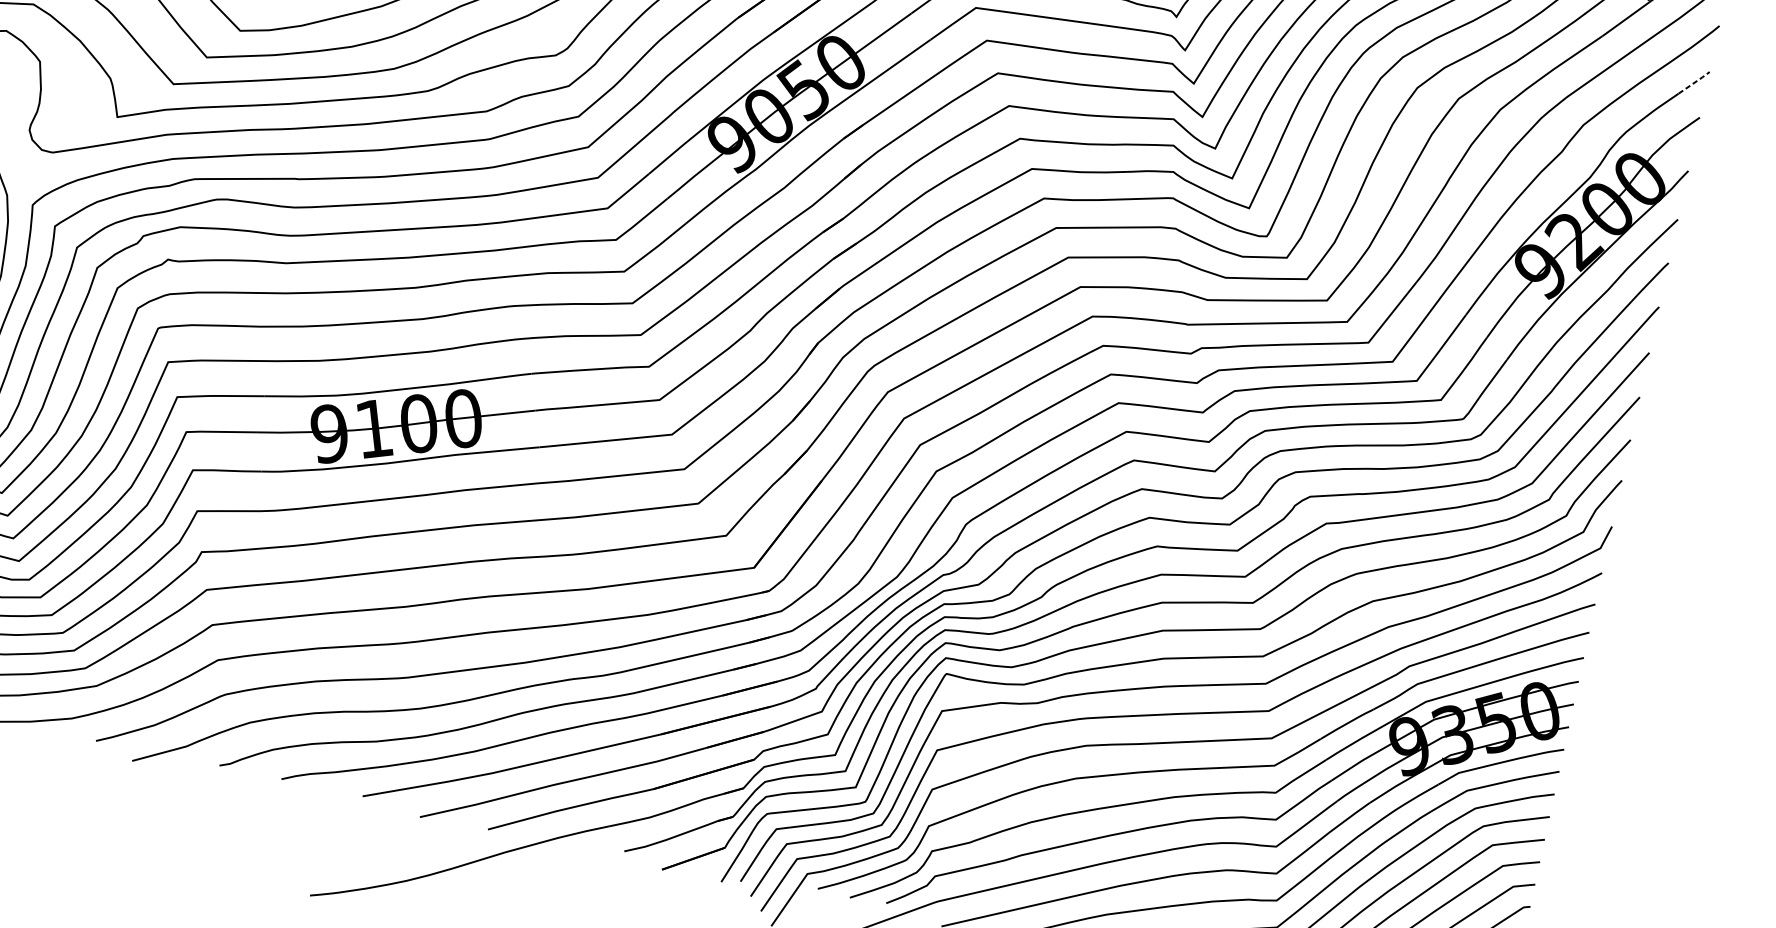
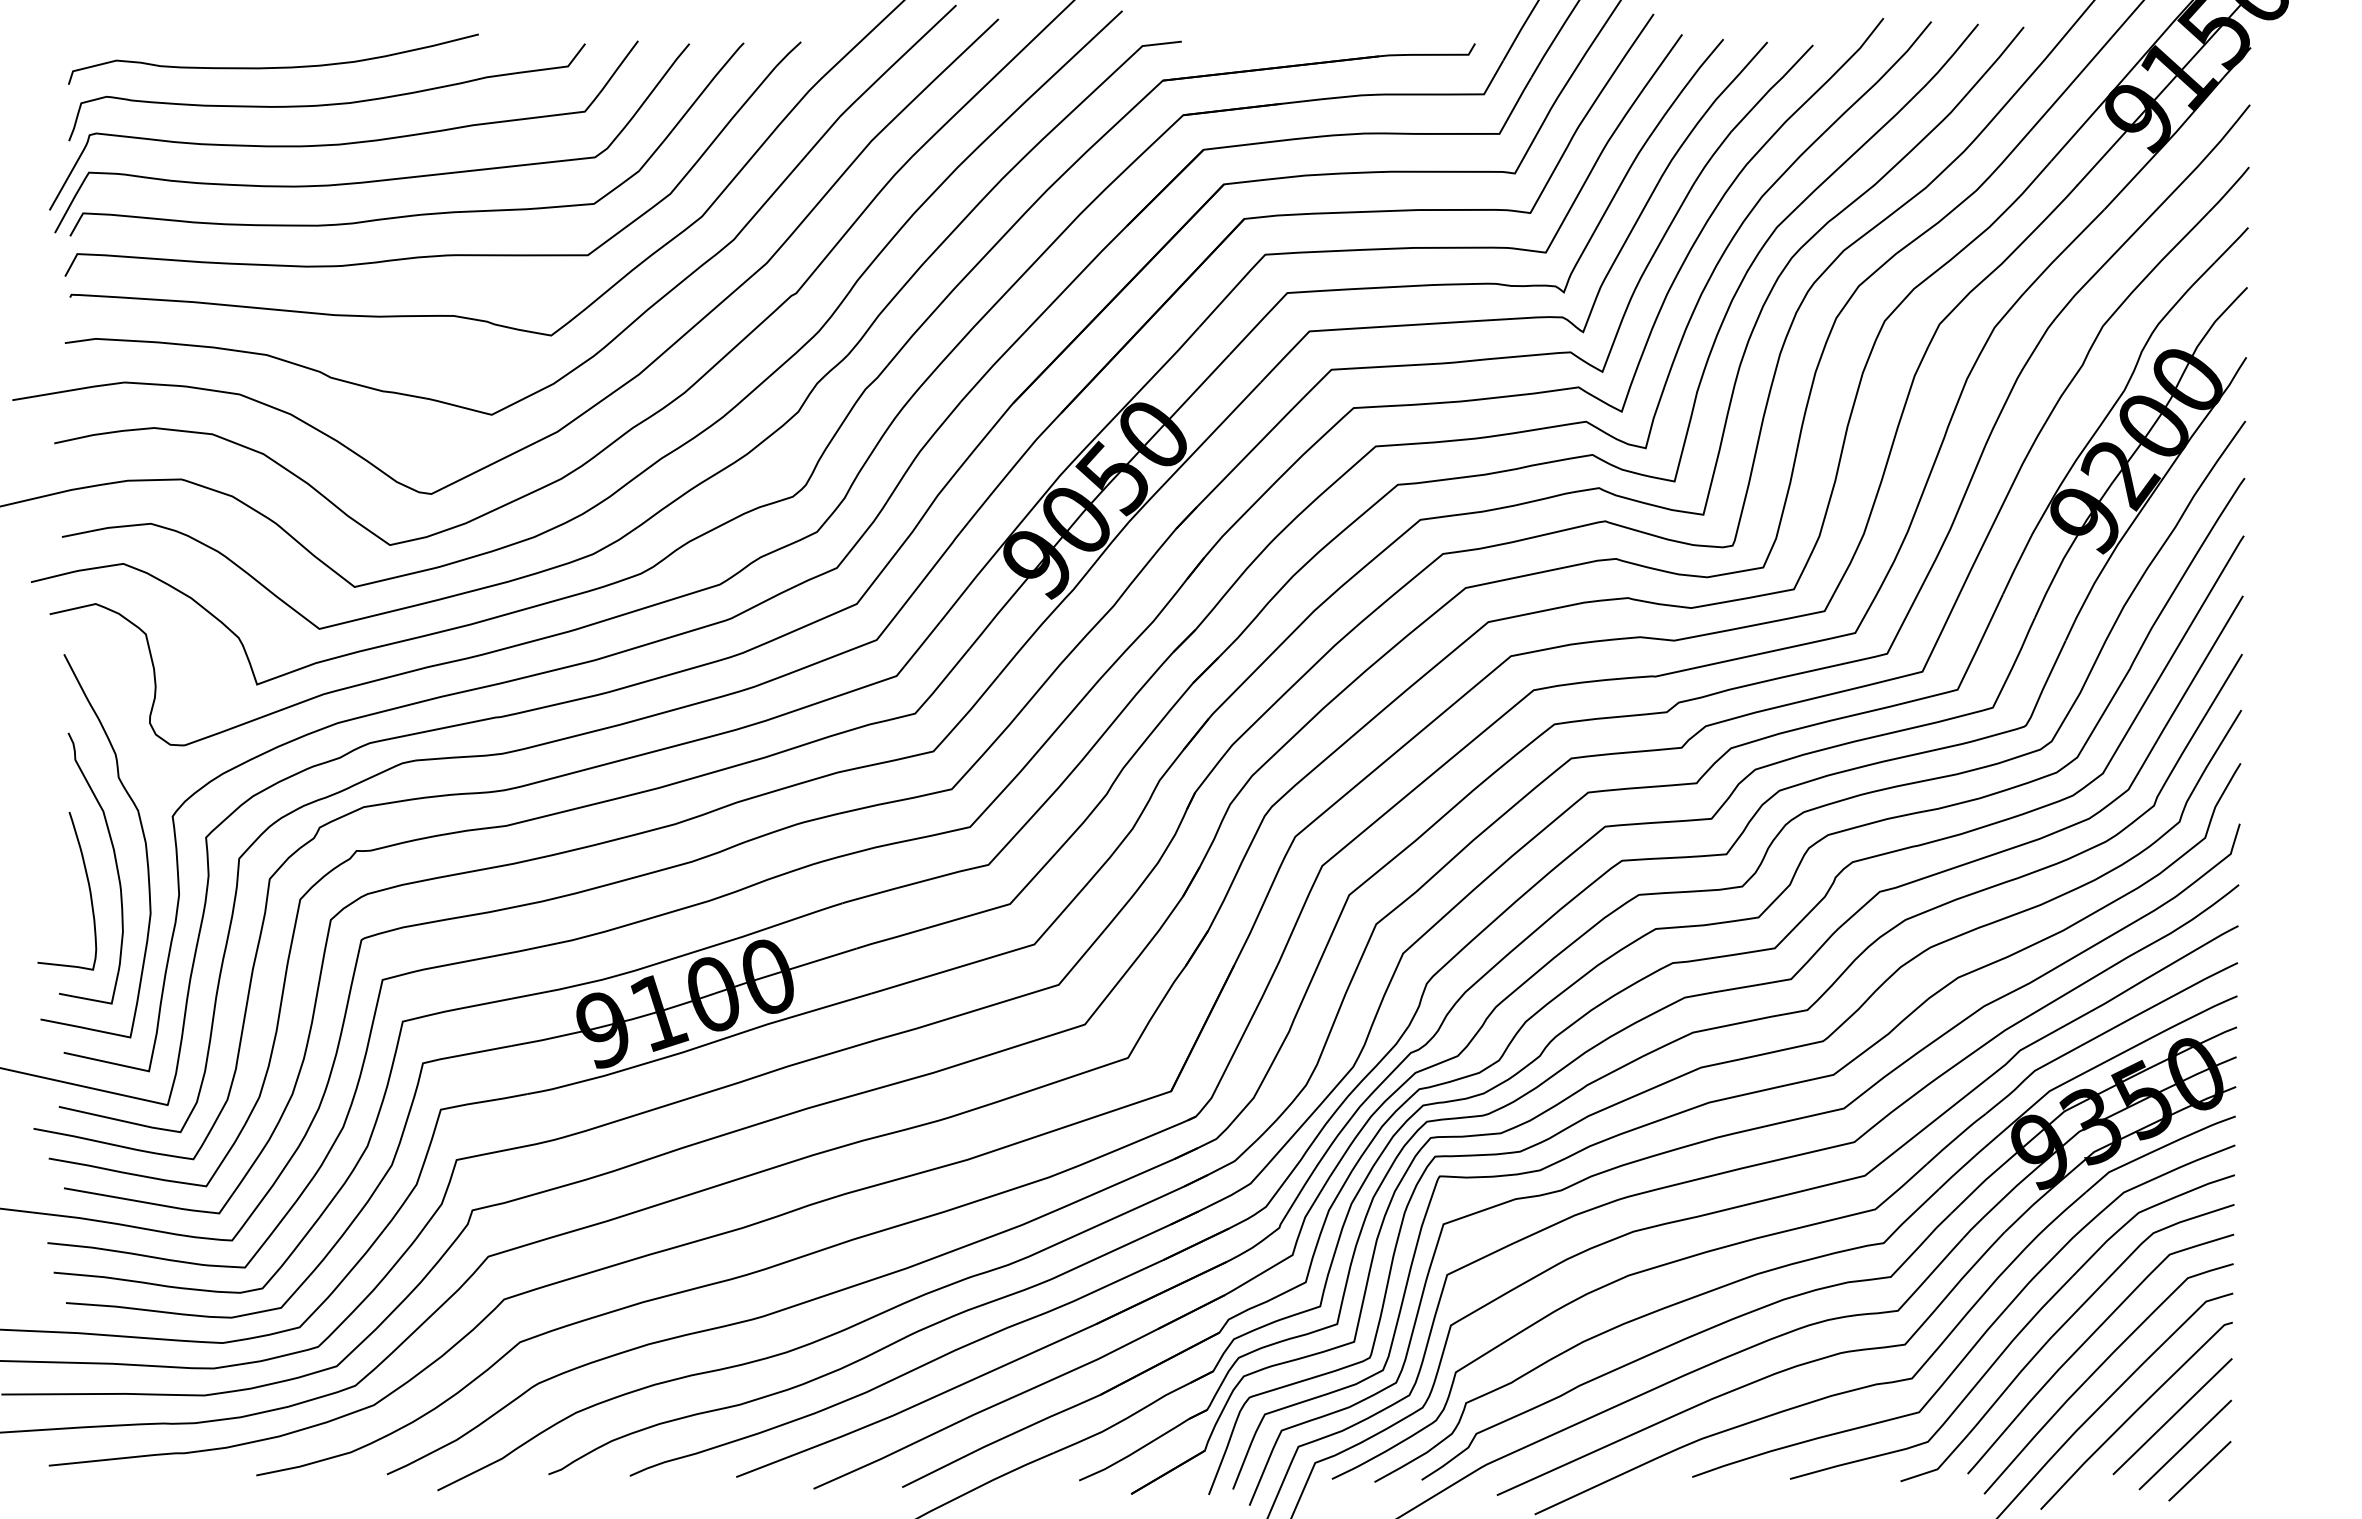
line: (1694, 82) -> (2232, 244), dashed -> solid

